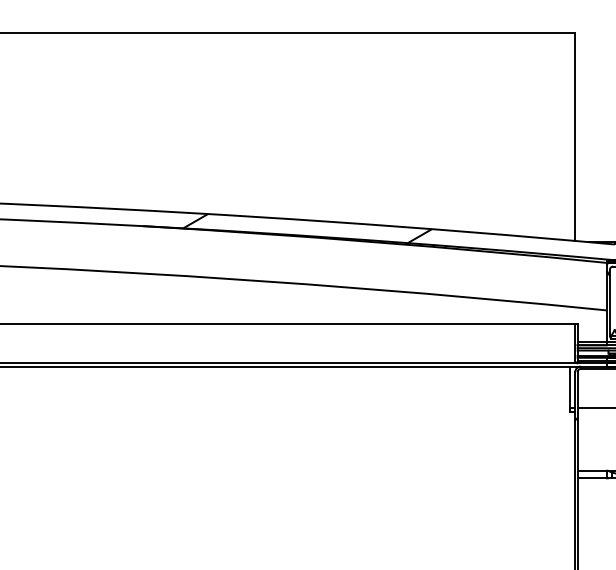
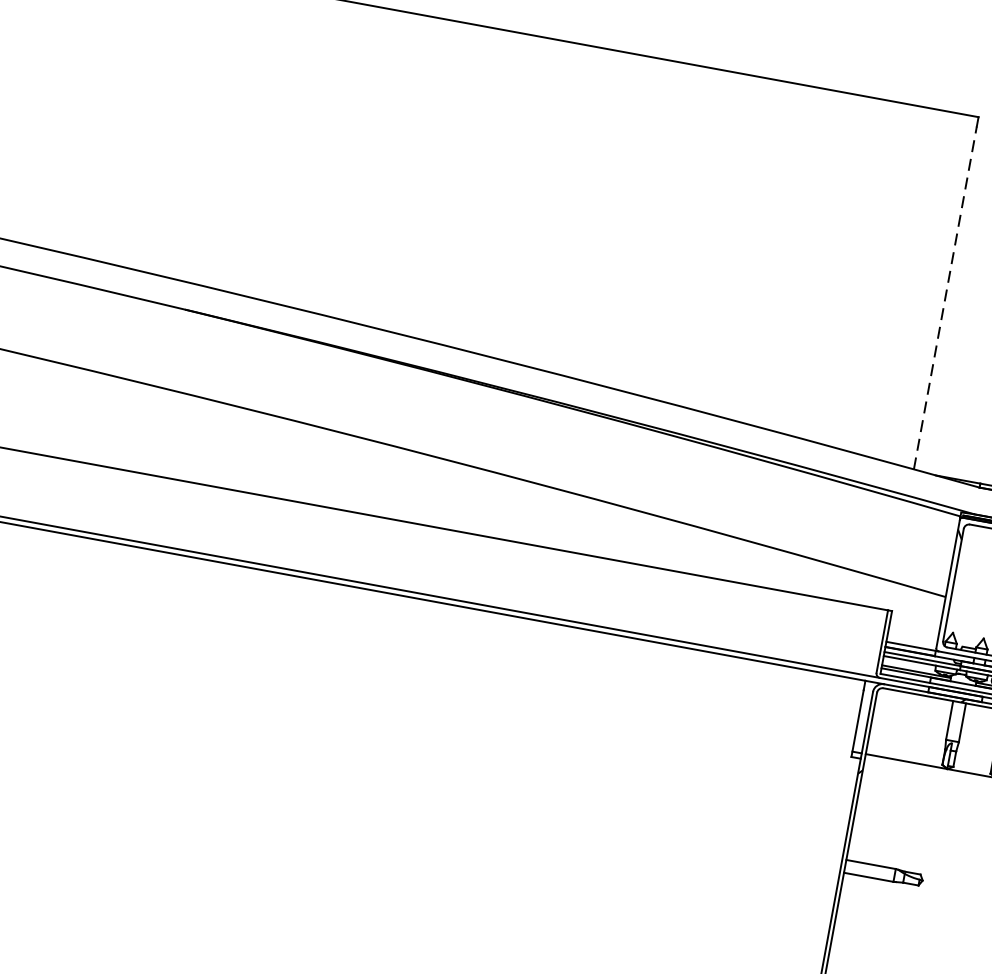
line: (575, 139) -> (945, 297), solid -> dashed
hatch: (307, 228) -> (463, 364), removed

